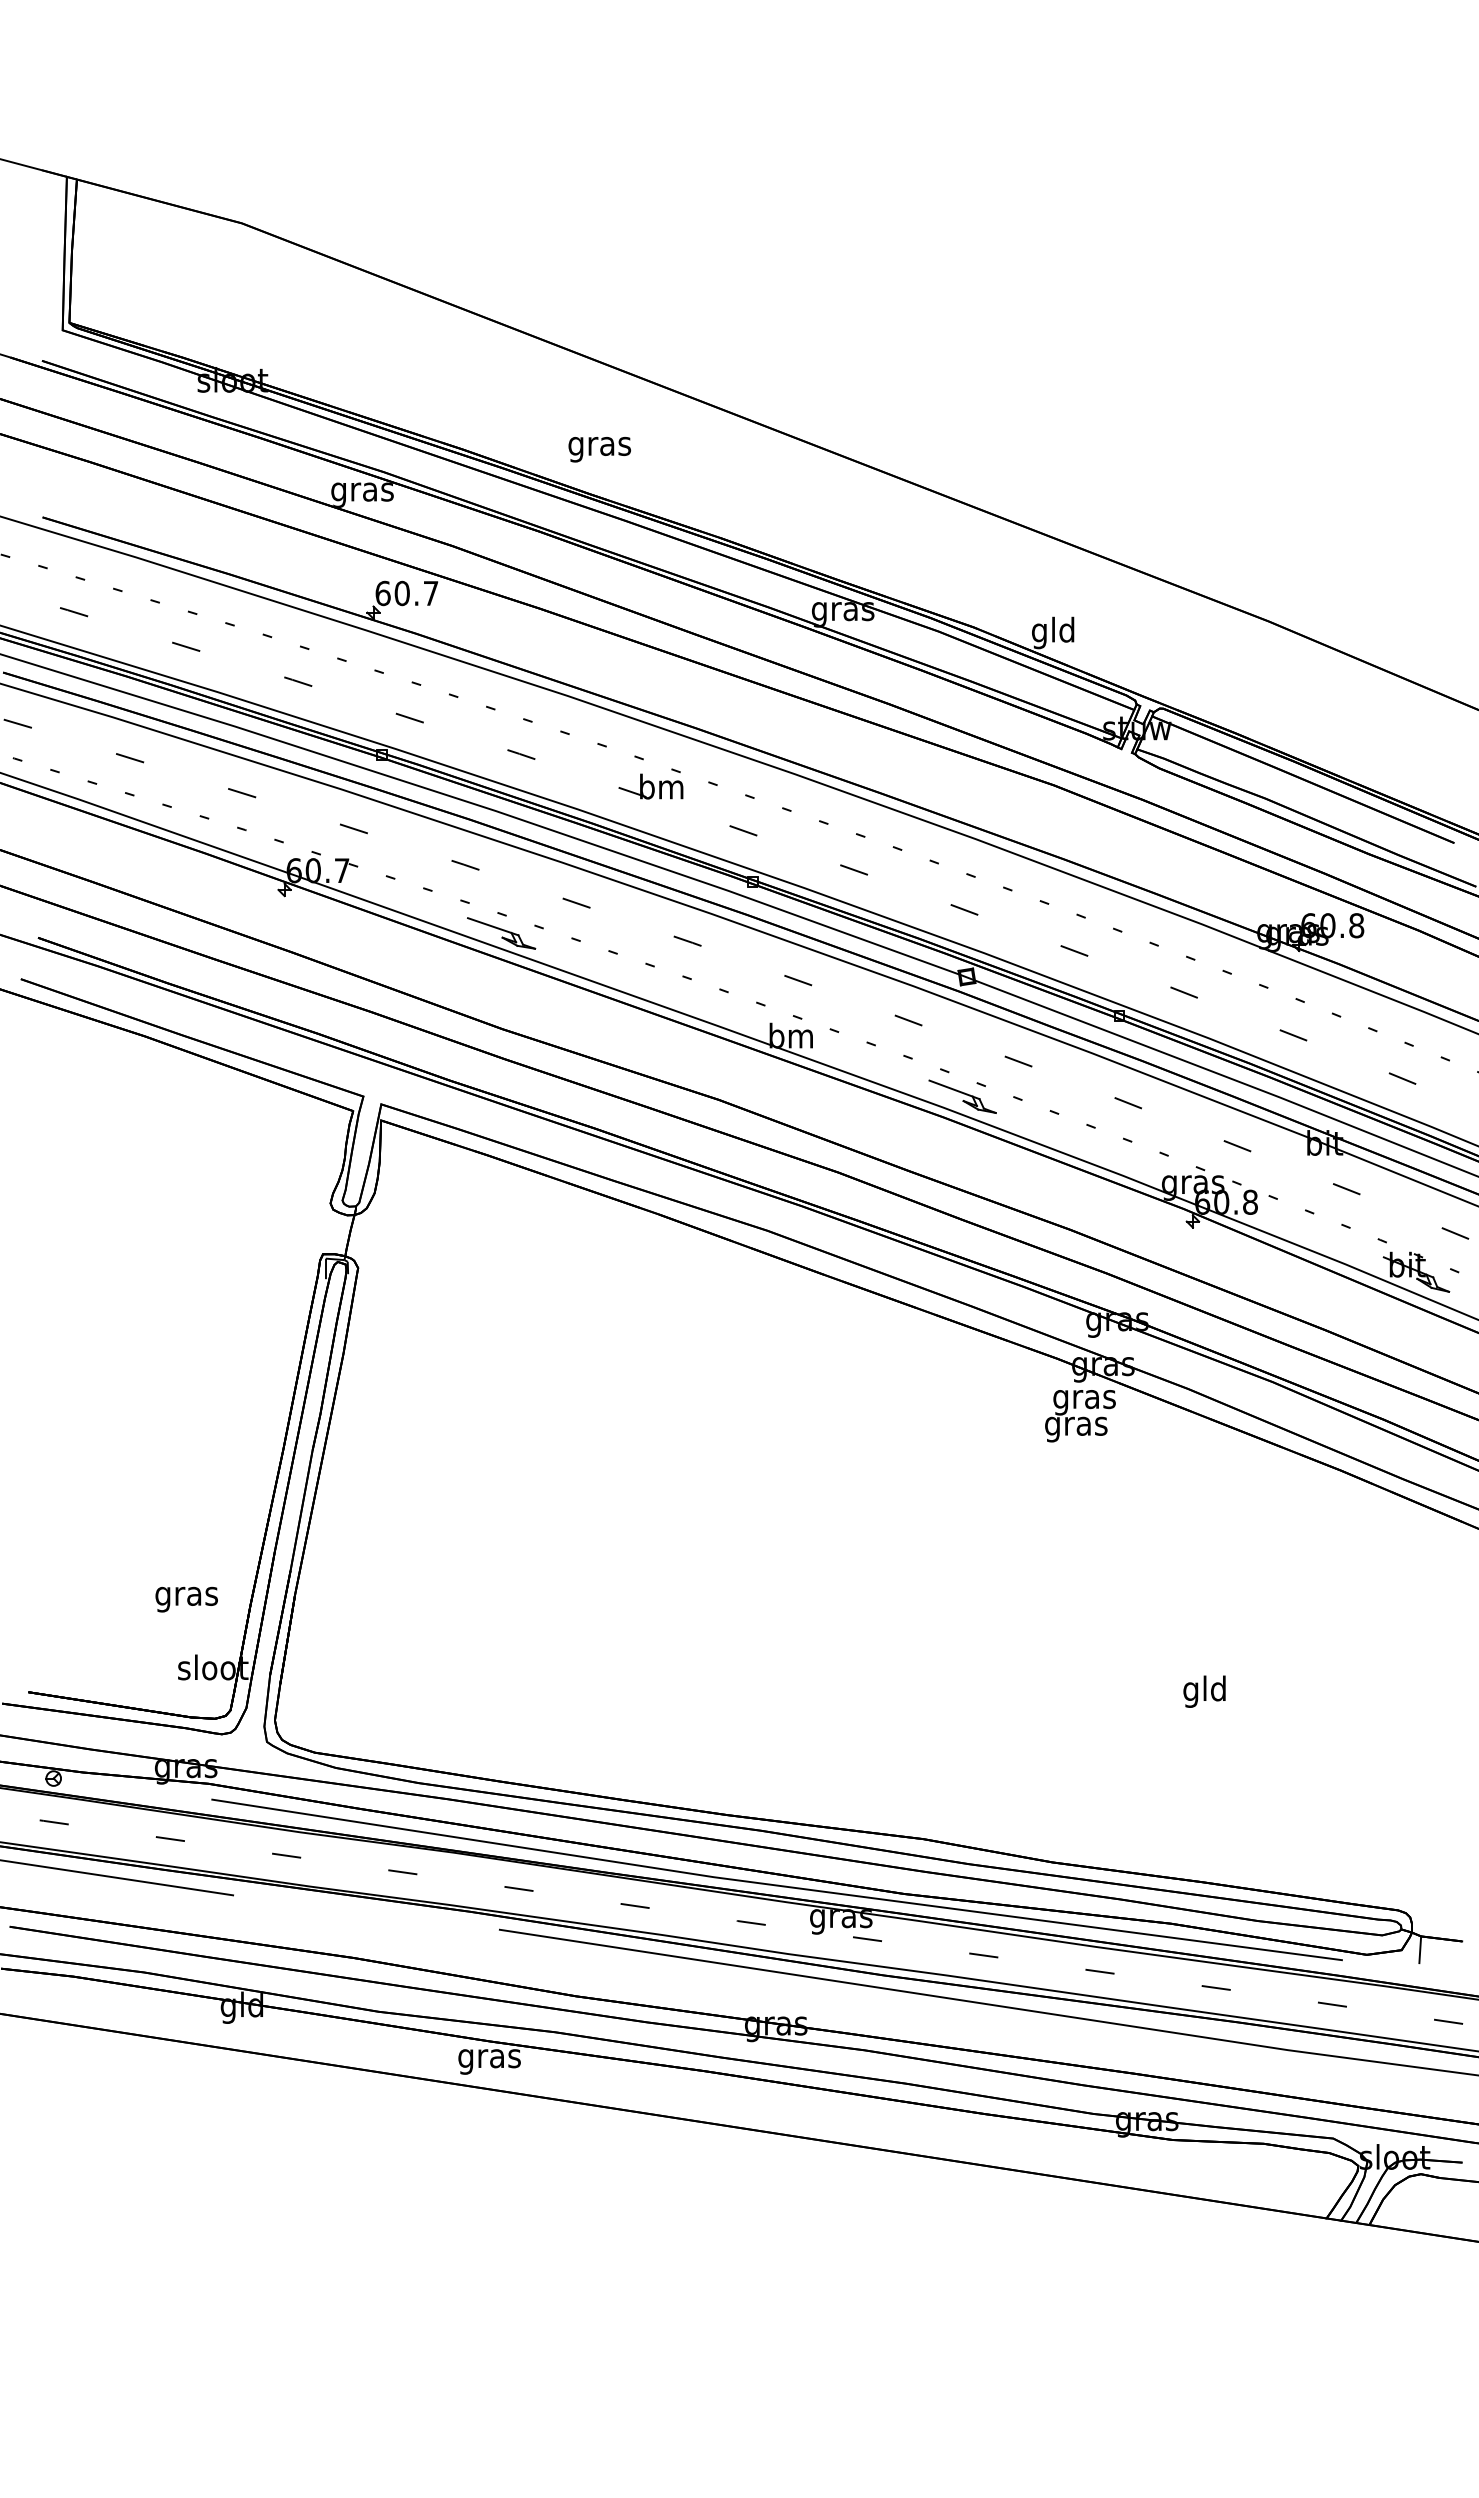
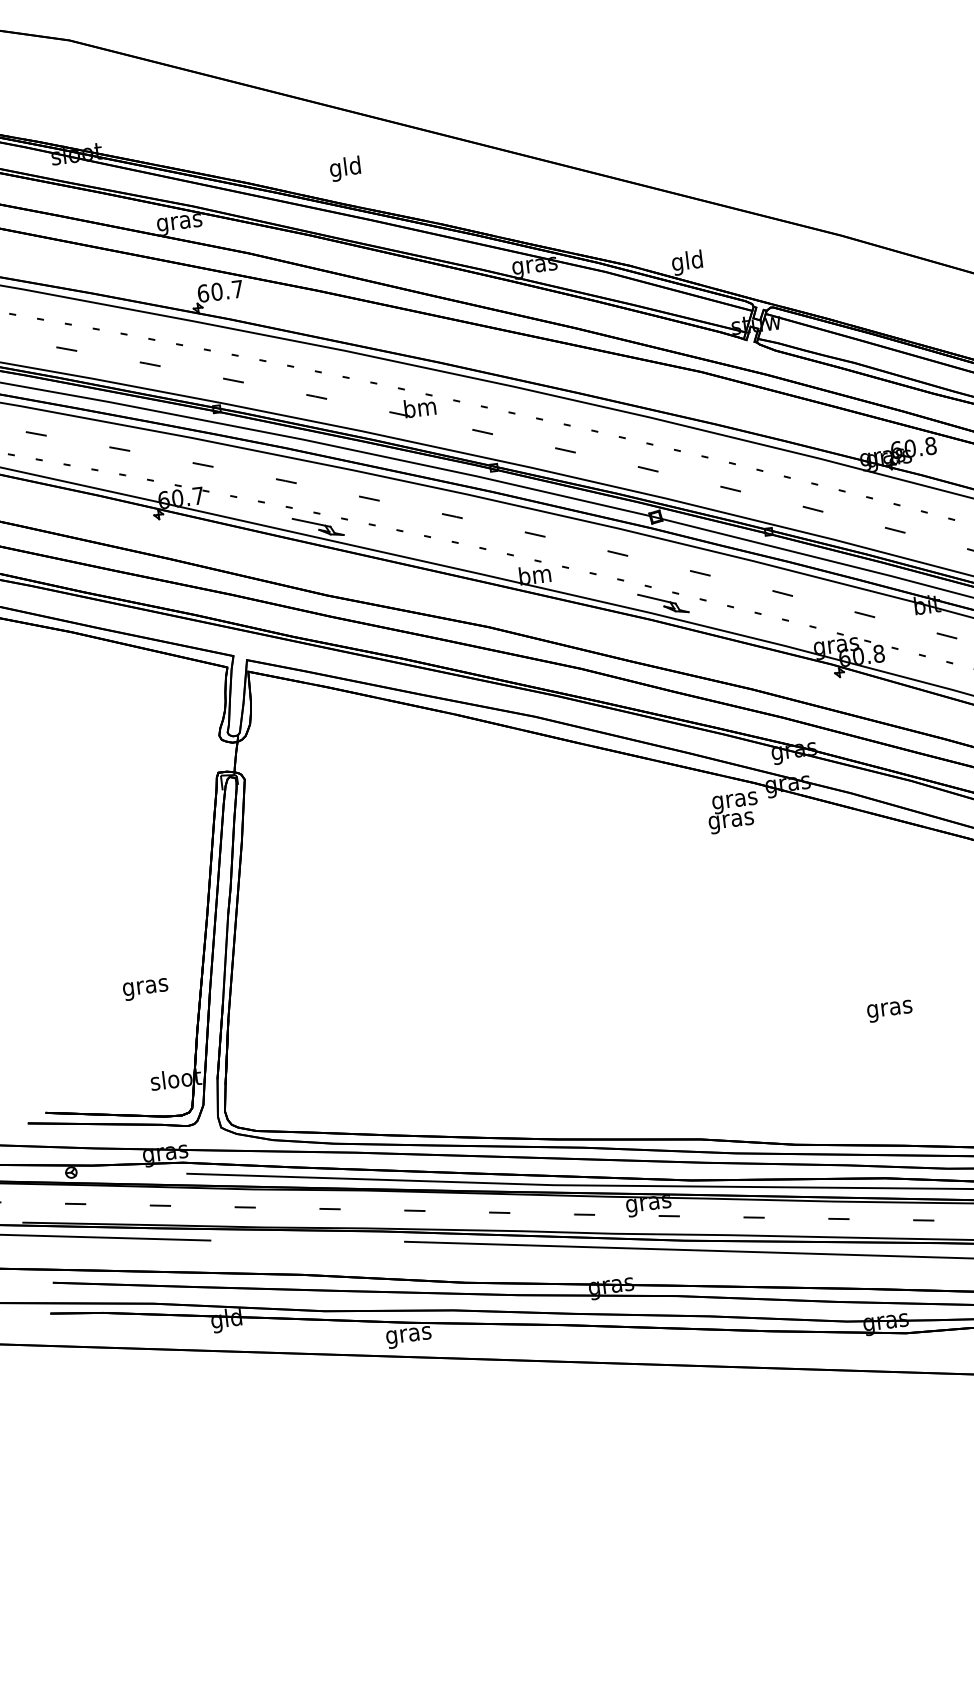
text: (599, 446) -> (345, 169), gras -> gld
text: (1080, 1416) -> (733, 813), moved
text: (186, 1599) -> (145, 989), moved
text: (1204, 1691) -> (889, 1008), gld -> gras

